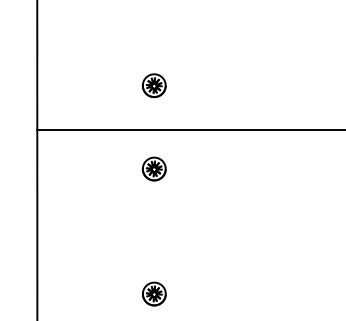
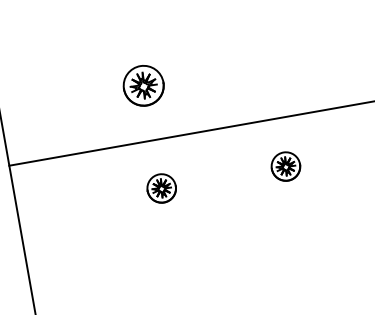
part: (153, 85) -> (142, 85), size x1.4
part: (254, 168) -> (284, 166), added

